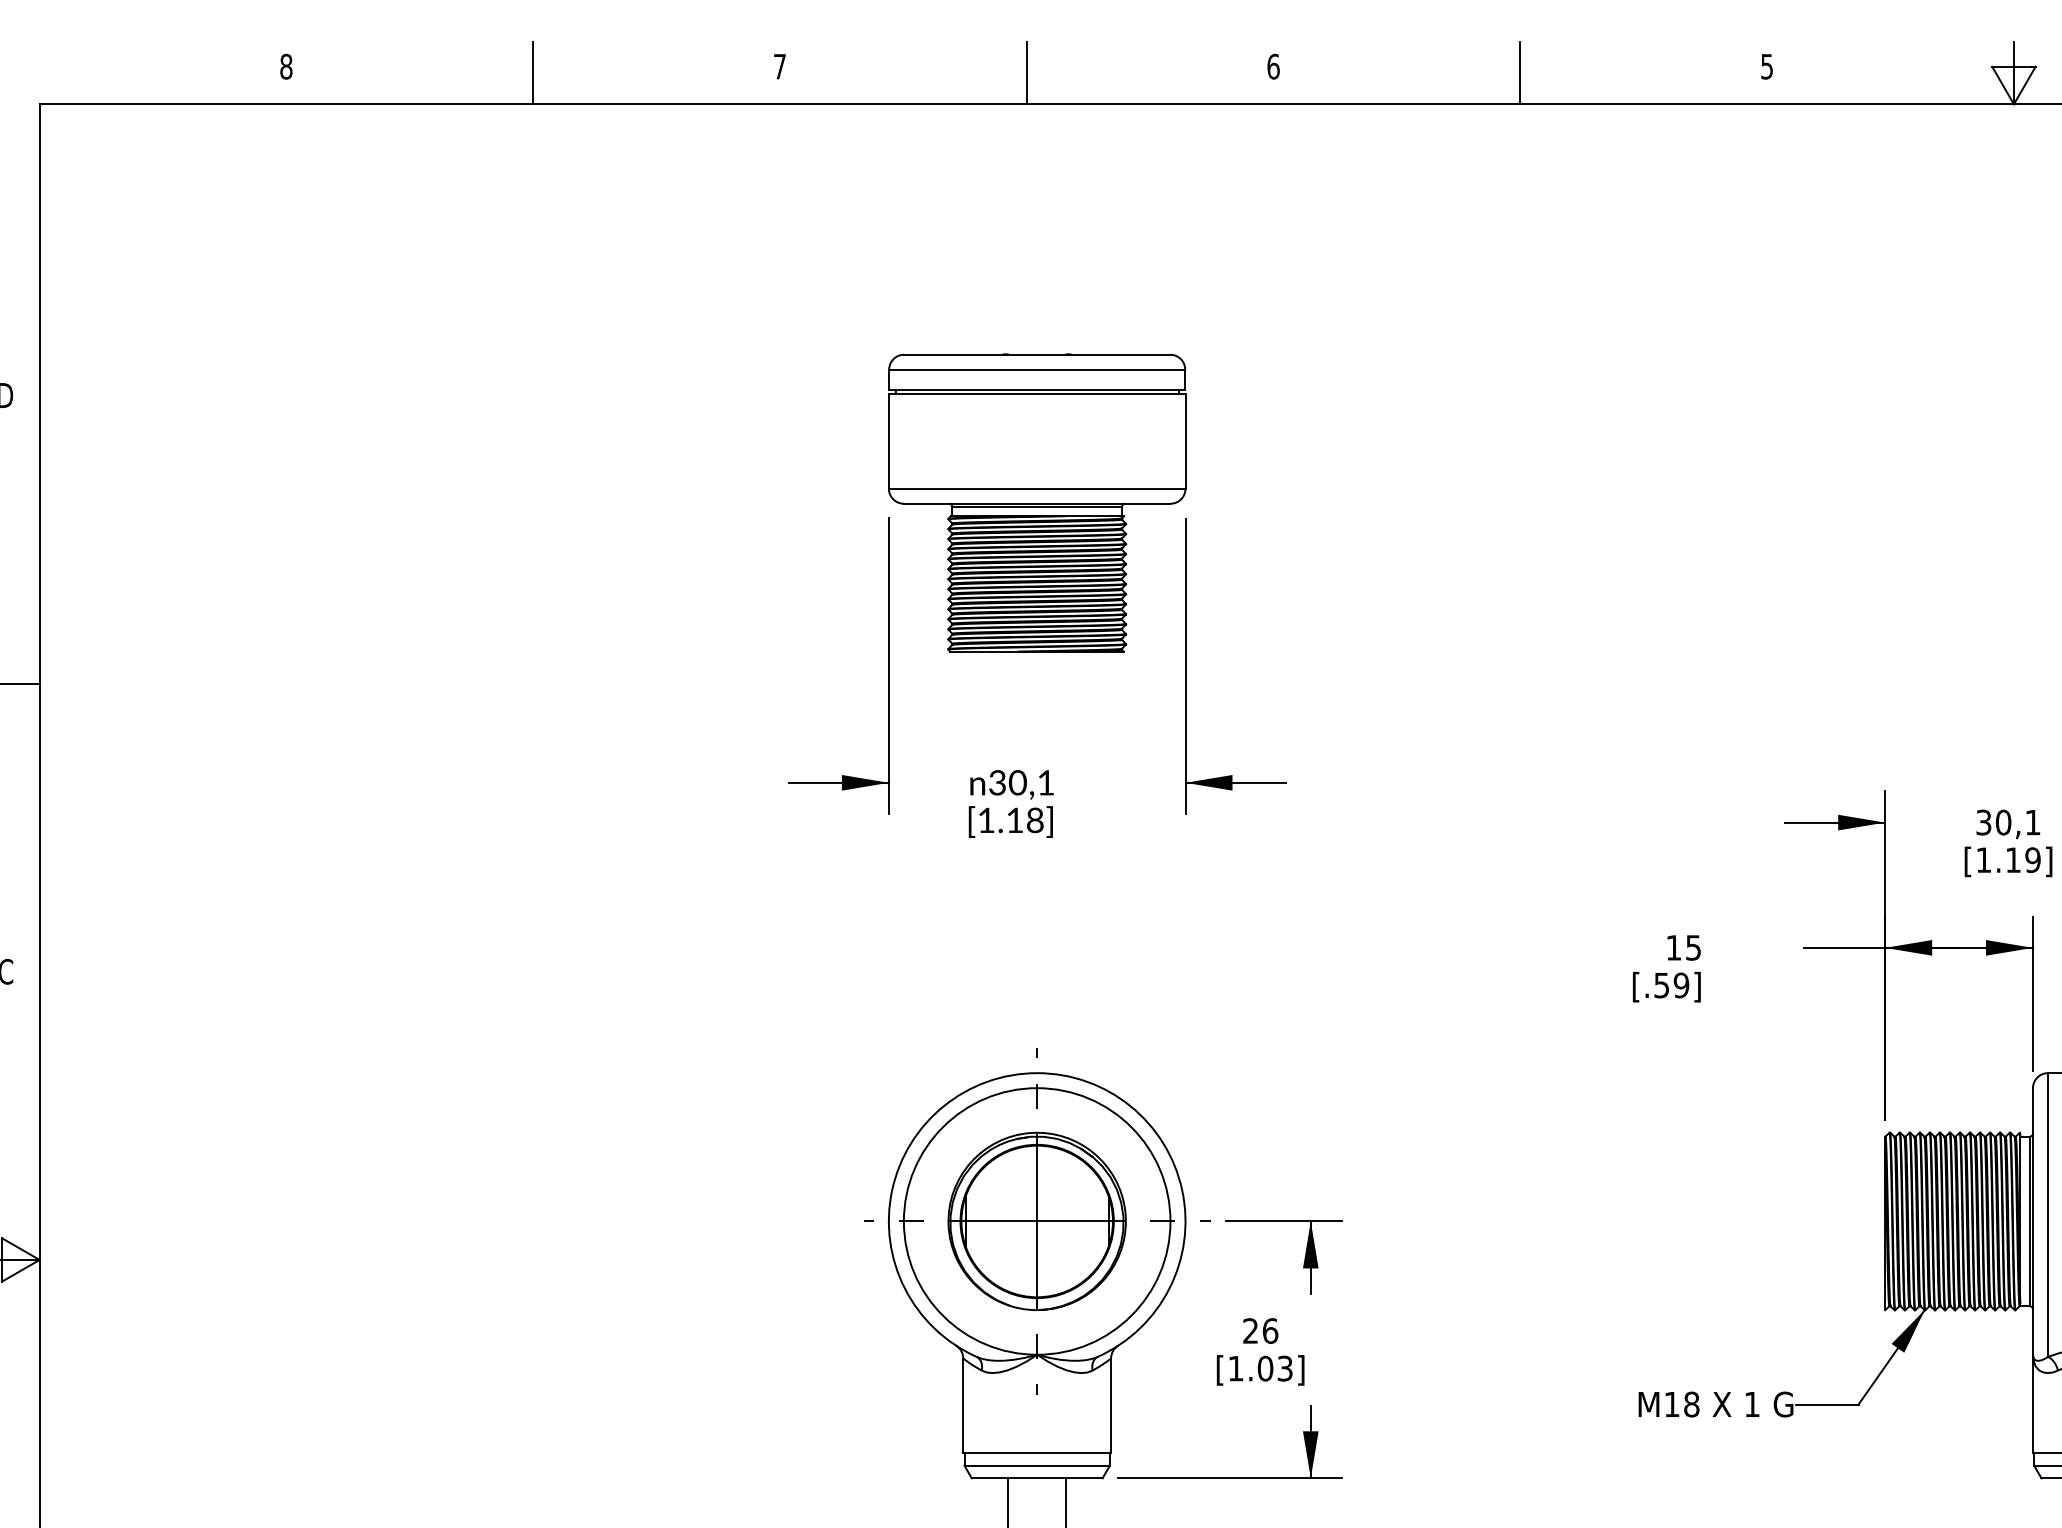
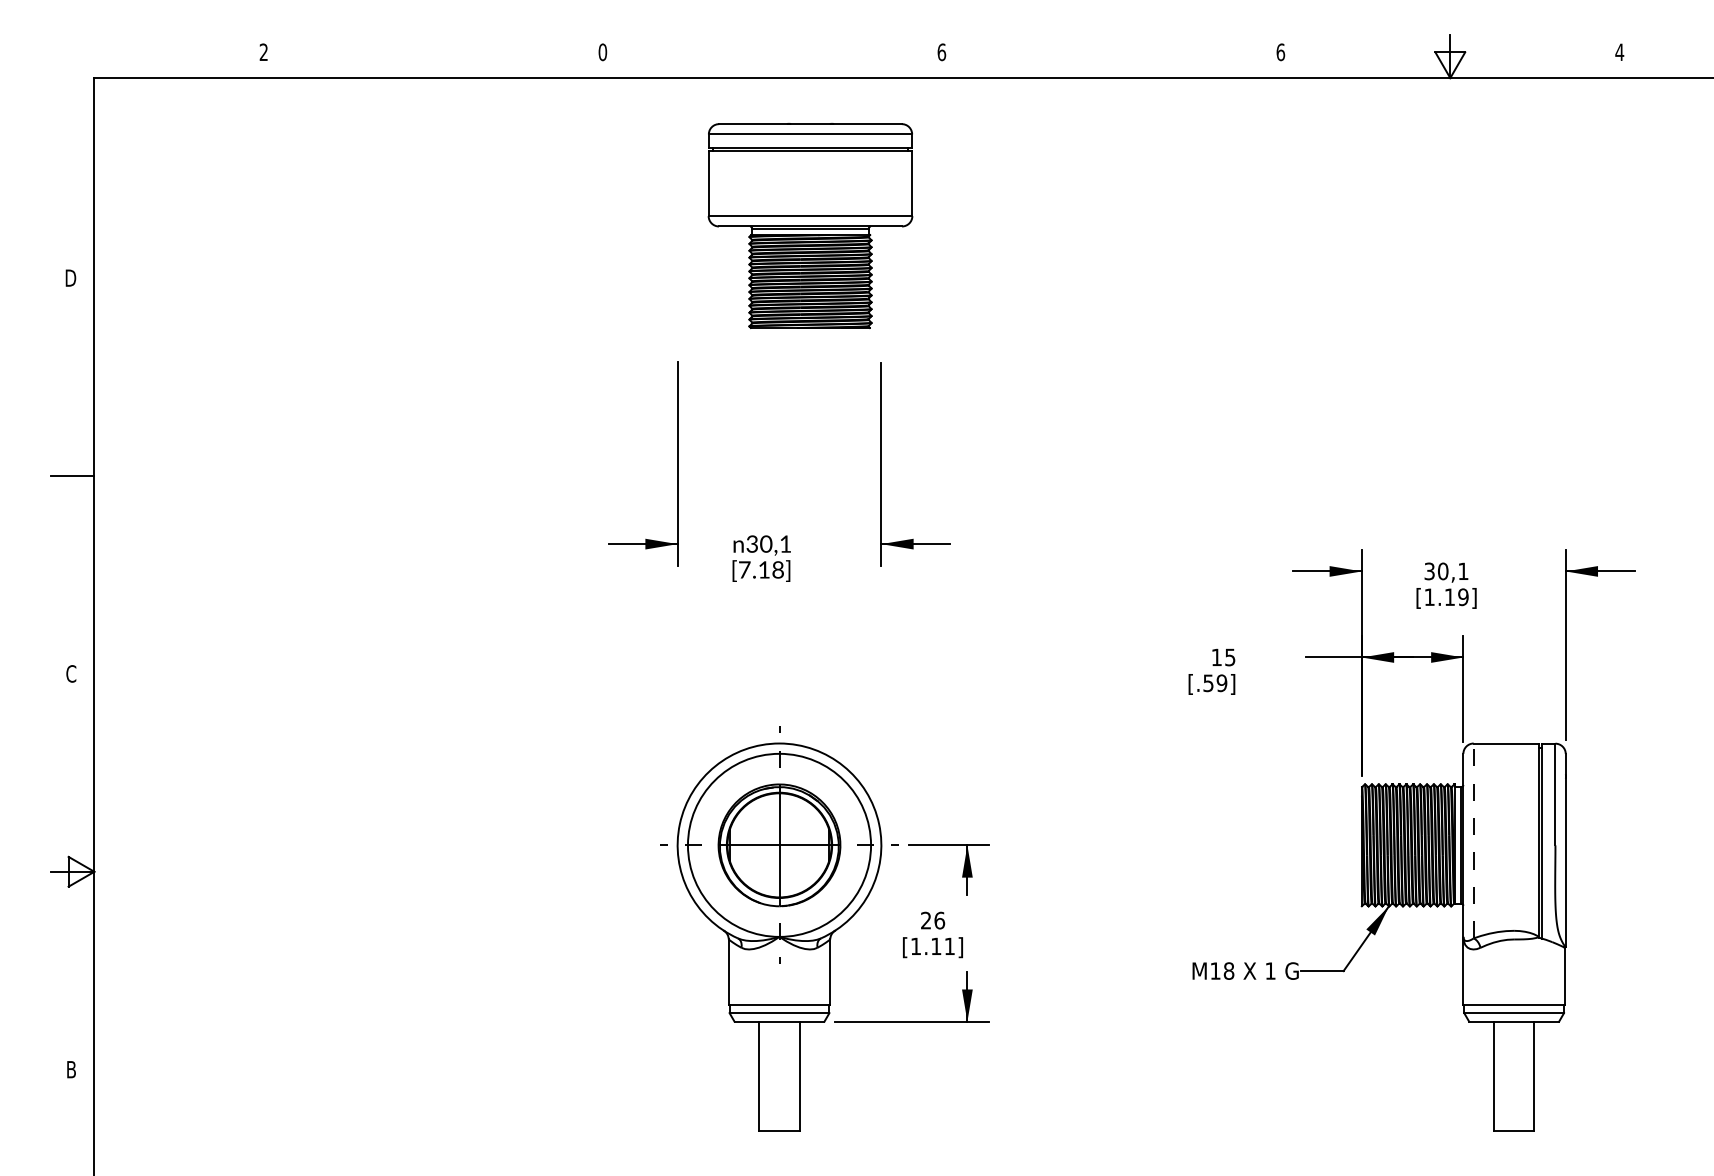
text: (285, 66) -> (263, 52), 8 -> 2
text: (779, 66) -> (602, 52), 7 -> 0
text: (1766, 66) -> (1280, 52), 5 -> 6
line: (533, 72) -> (433, 56), removed
line: (1026, 72) -> (772, 56), removed
line: (1520, 72) -> (1111, 56), removed
part: (1037, 502) -> (810, 225), moved
text: (986, 819) -> (744, 569), [1.18] -> [7.18]
line: (2047, 1214) -> (1473, 840), solid -> dashed
text: (1274, 1368) -> (942, 946), [1.03] -> [1.11]

